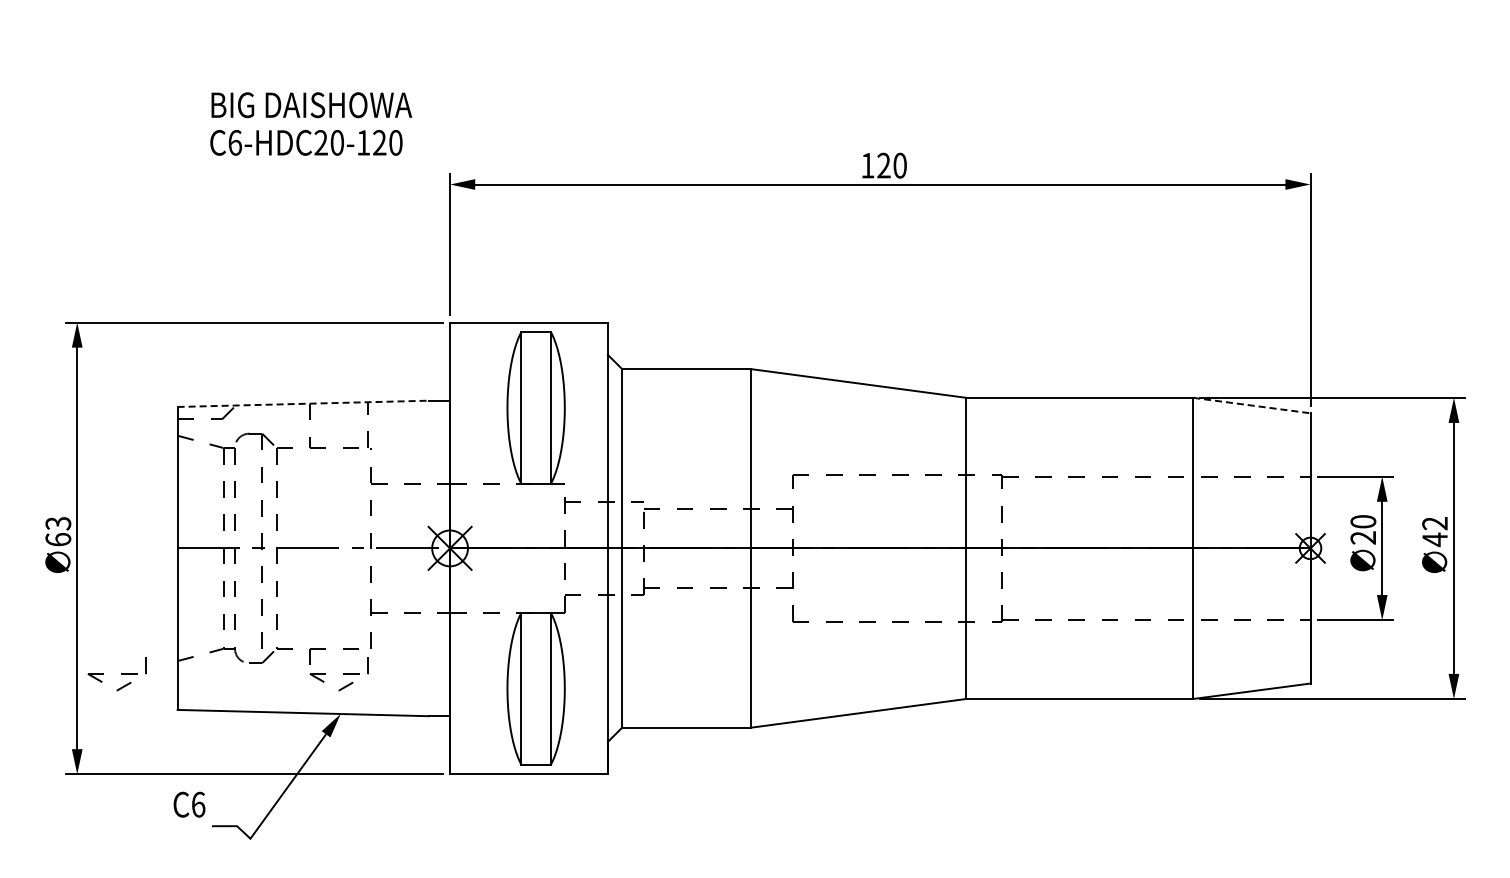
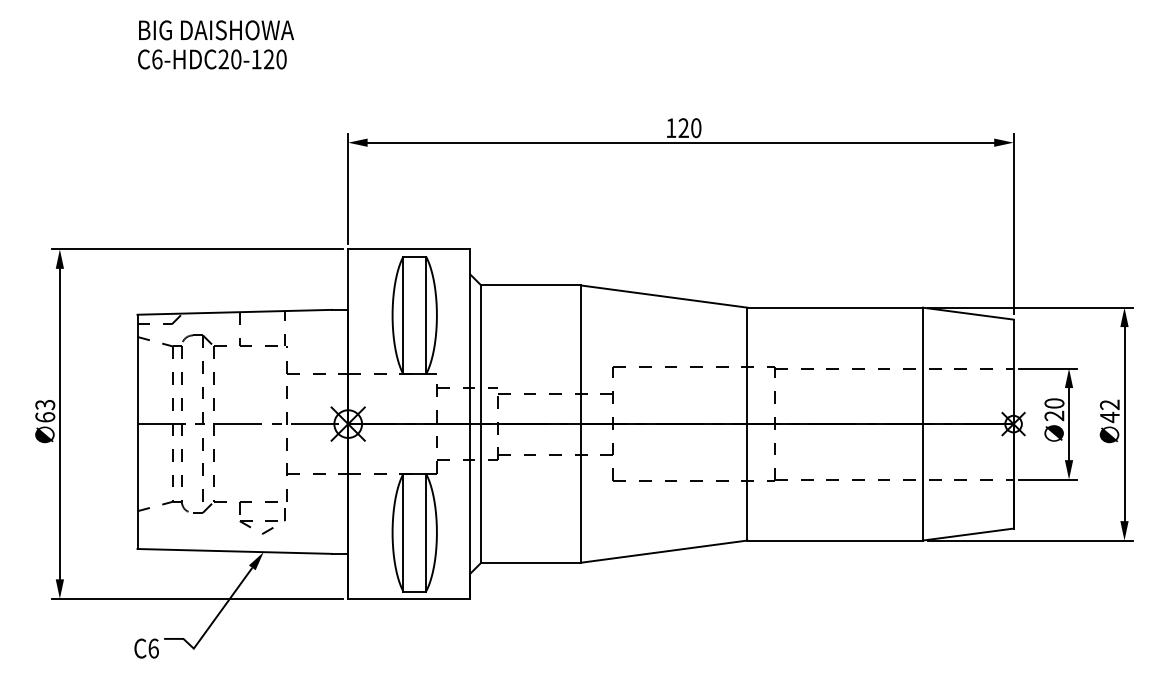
text: (311, 123) -> (216, 44), moved
line: (303, 403) -> (234, 312), dashed -> solid
line: (1252, 405) -> (968, 313), dashed -> solid
part: (116, 674) -> (90, 521), removed
text: (189, 804) -> (146, 648), moved

